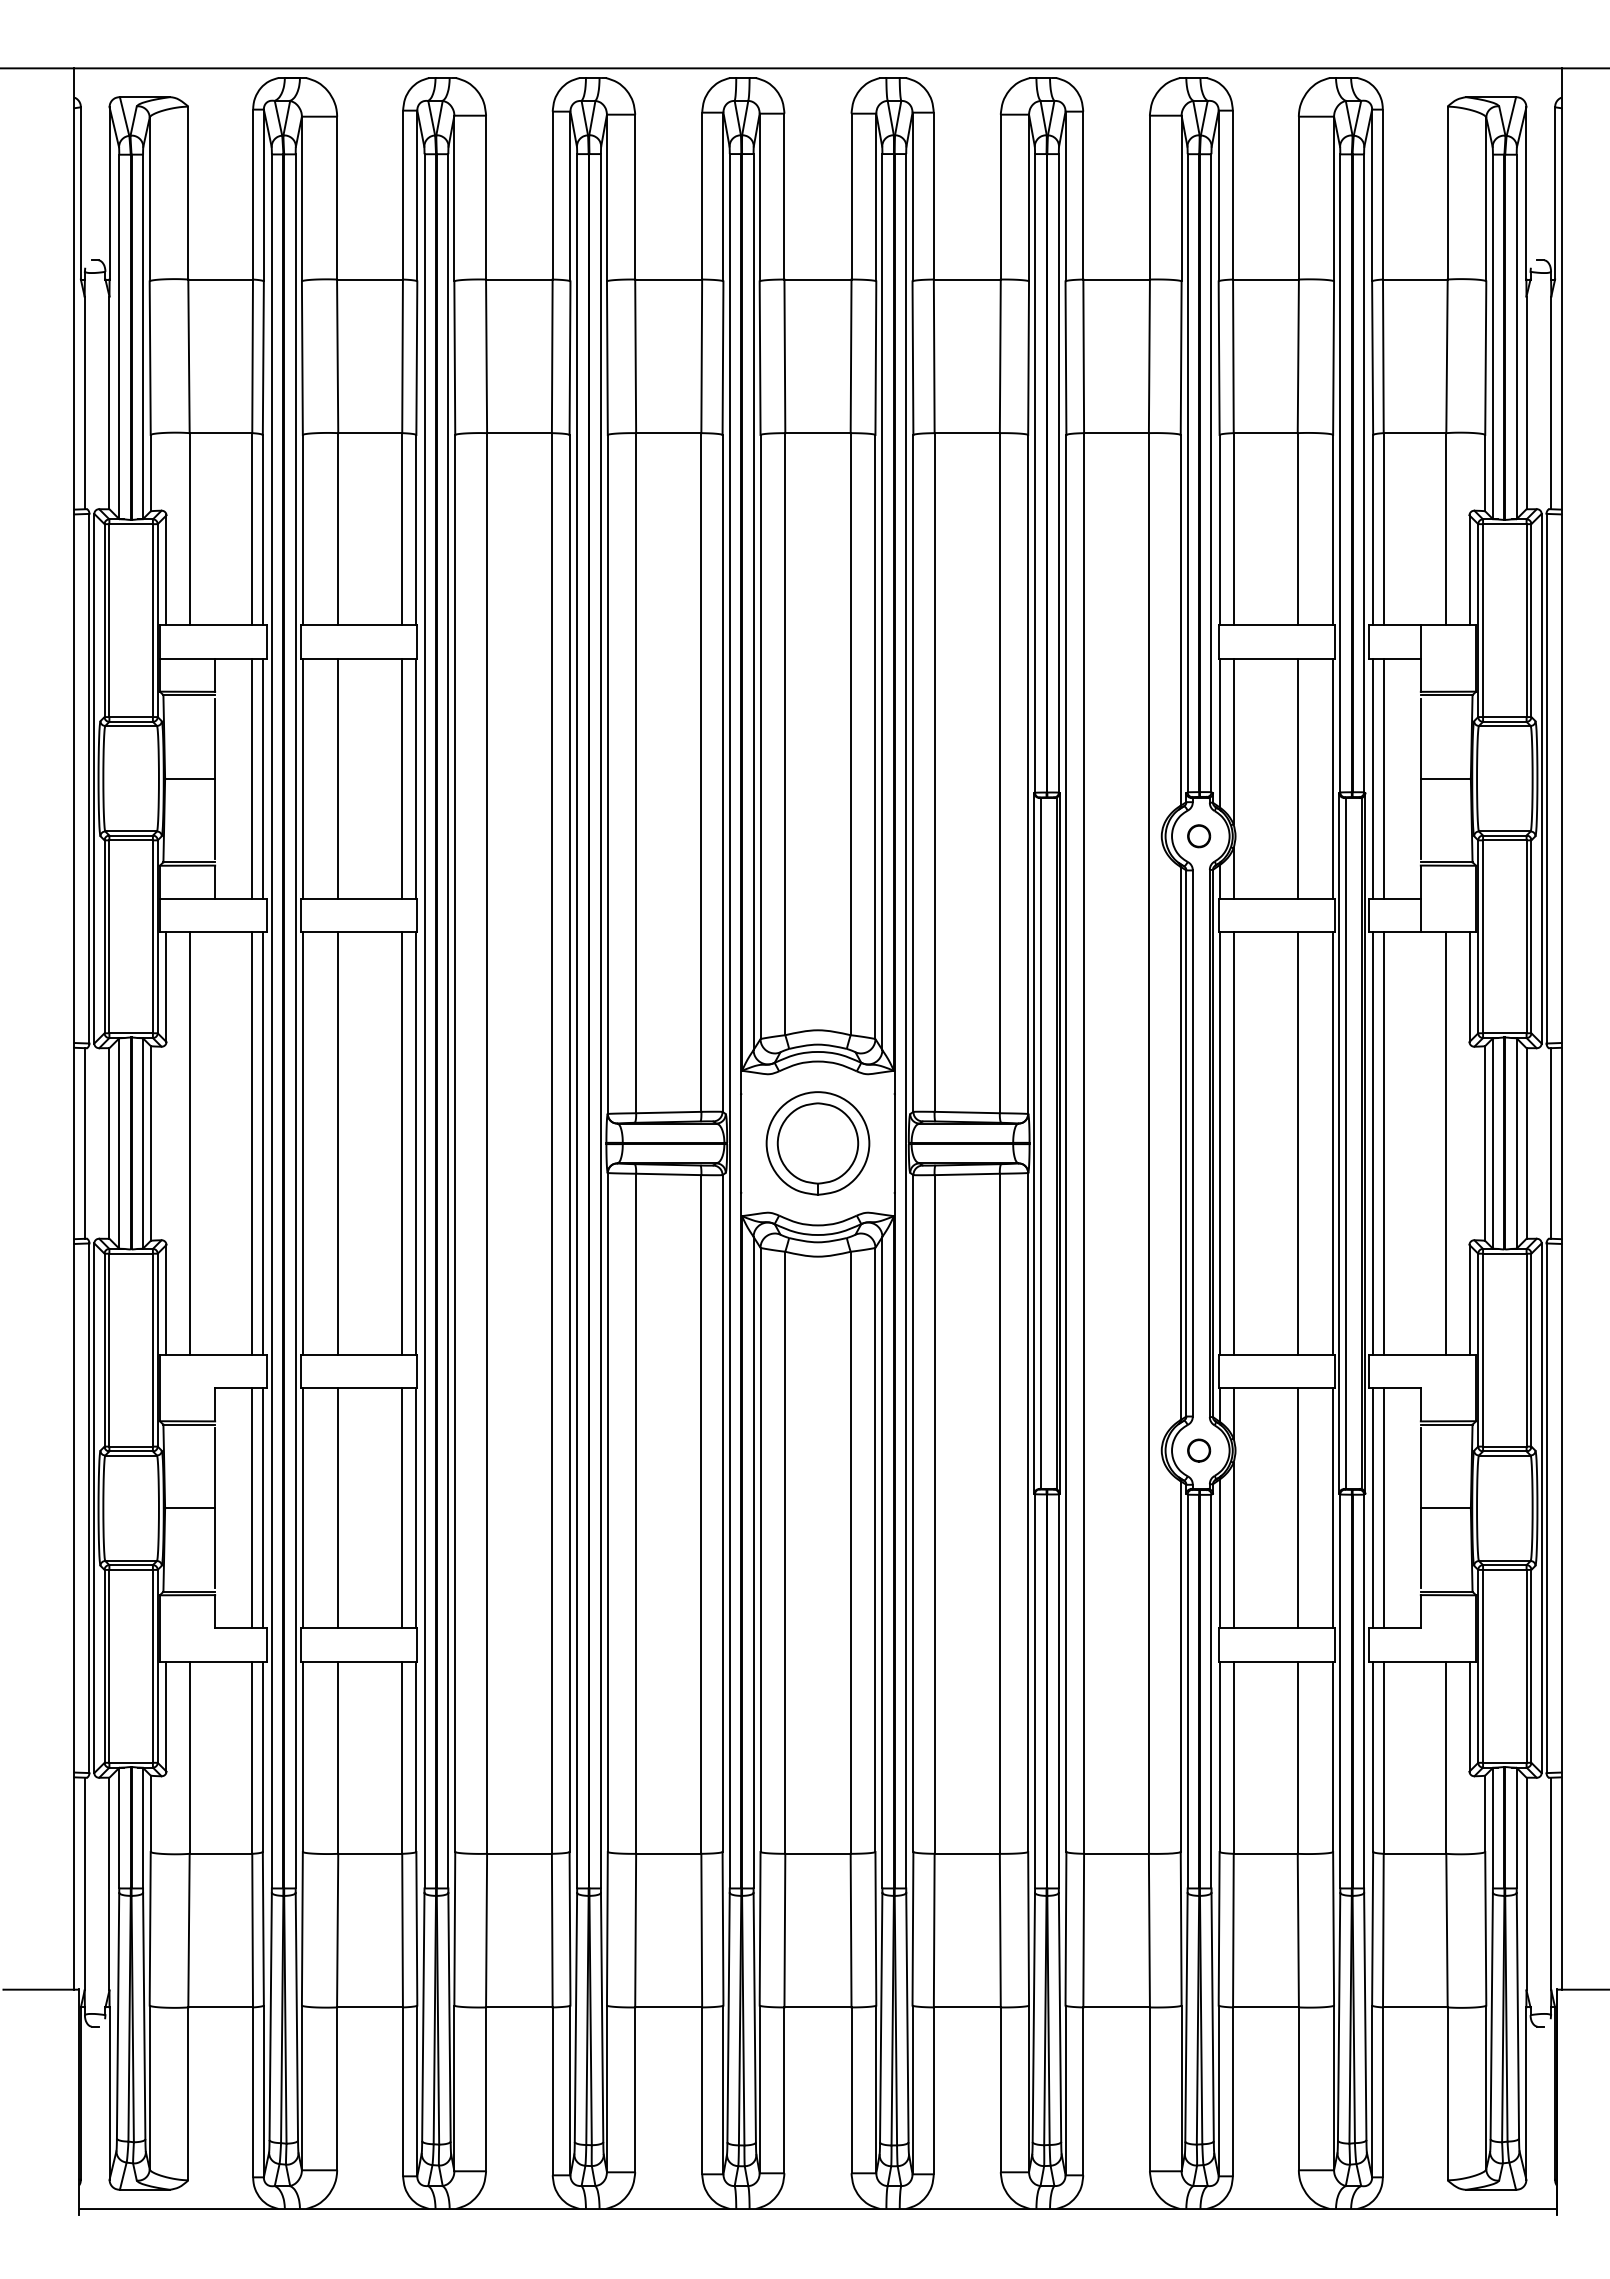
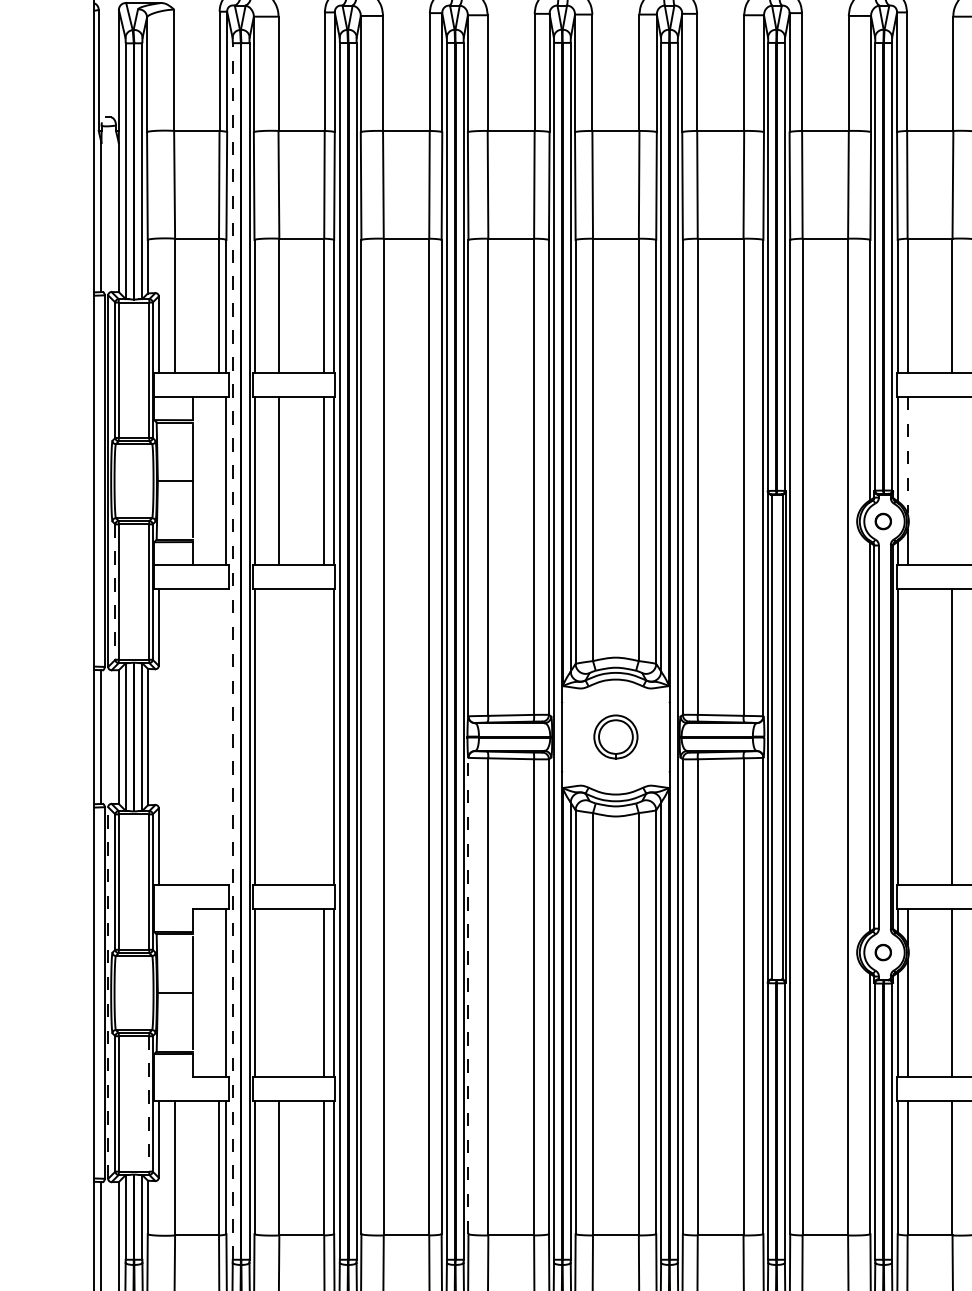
line: (1233, 741) -> (907, 455), solid -> dashed
line: (252, 778) -> (219, 481), removed
line: (1297, 778) -> (952, 481), removed
line: (104, 937) -> (115, 592), solid -> dashed
line: (271, 1020) -> (232, 650), solid -> dashed
line: (189, 1143) -> (174, 737), removed
line: (252, 1143) -> (219, 737), removed
line: (262, 1143) -> (226, 737), removed
line: (338, 1143) -> (279, 737), removed
line: (402, 1143) -> (324, 737), removed
part: (817, 1143) -> (615, 737), size x0.6
line: (1233, 1143) -> (907, 737), removed
line: (94, 1508) -> (108, 993), solid -> dashed
line: (252, 1508) -> (219, 993), removed
line: (338, 1508) -> (279, 993), removed
line: (607, 1511) -> (468, 995), solid -> dashed
line: (152, 1666) -> (149, 1104), solid -> dashed

